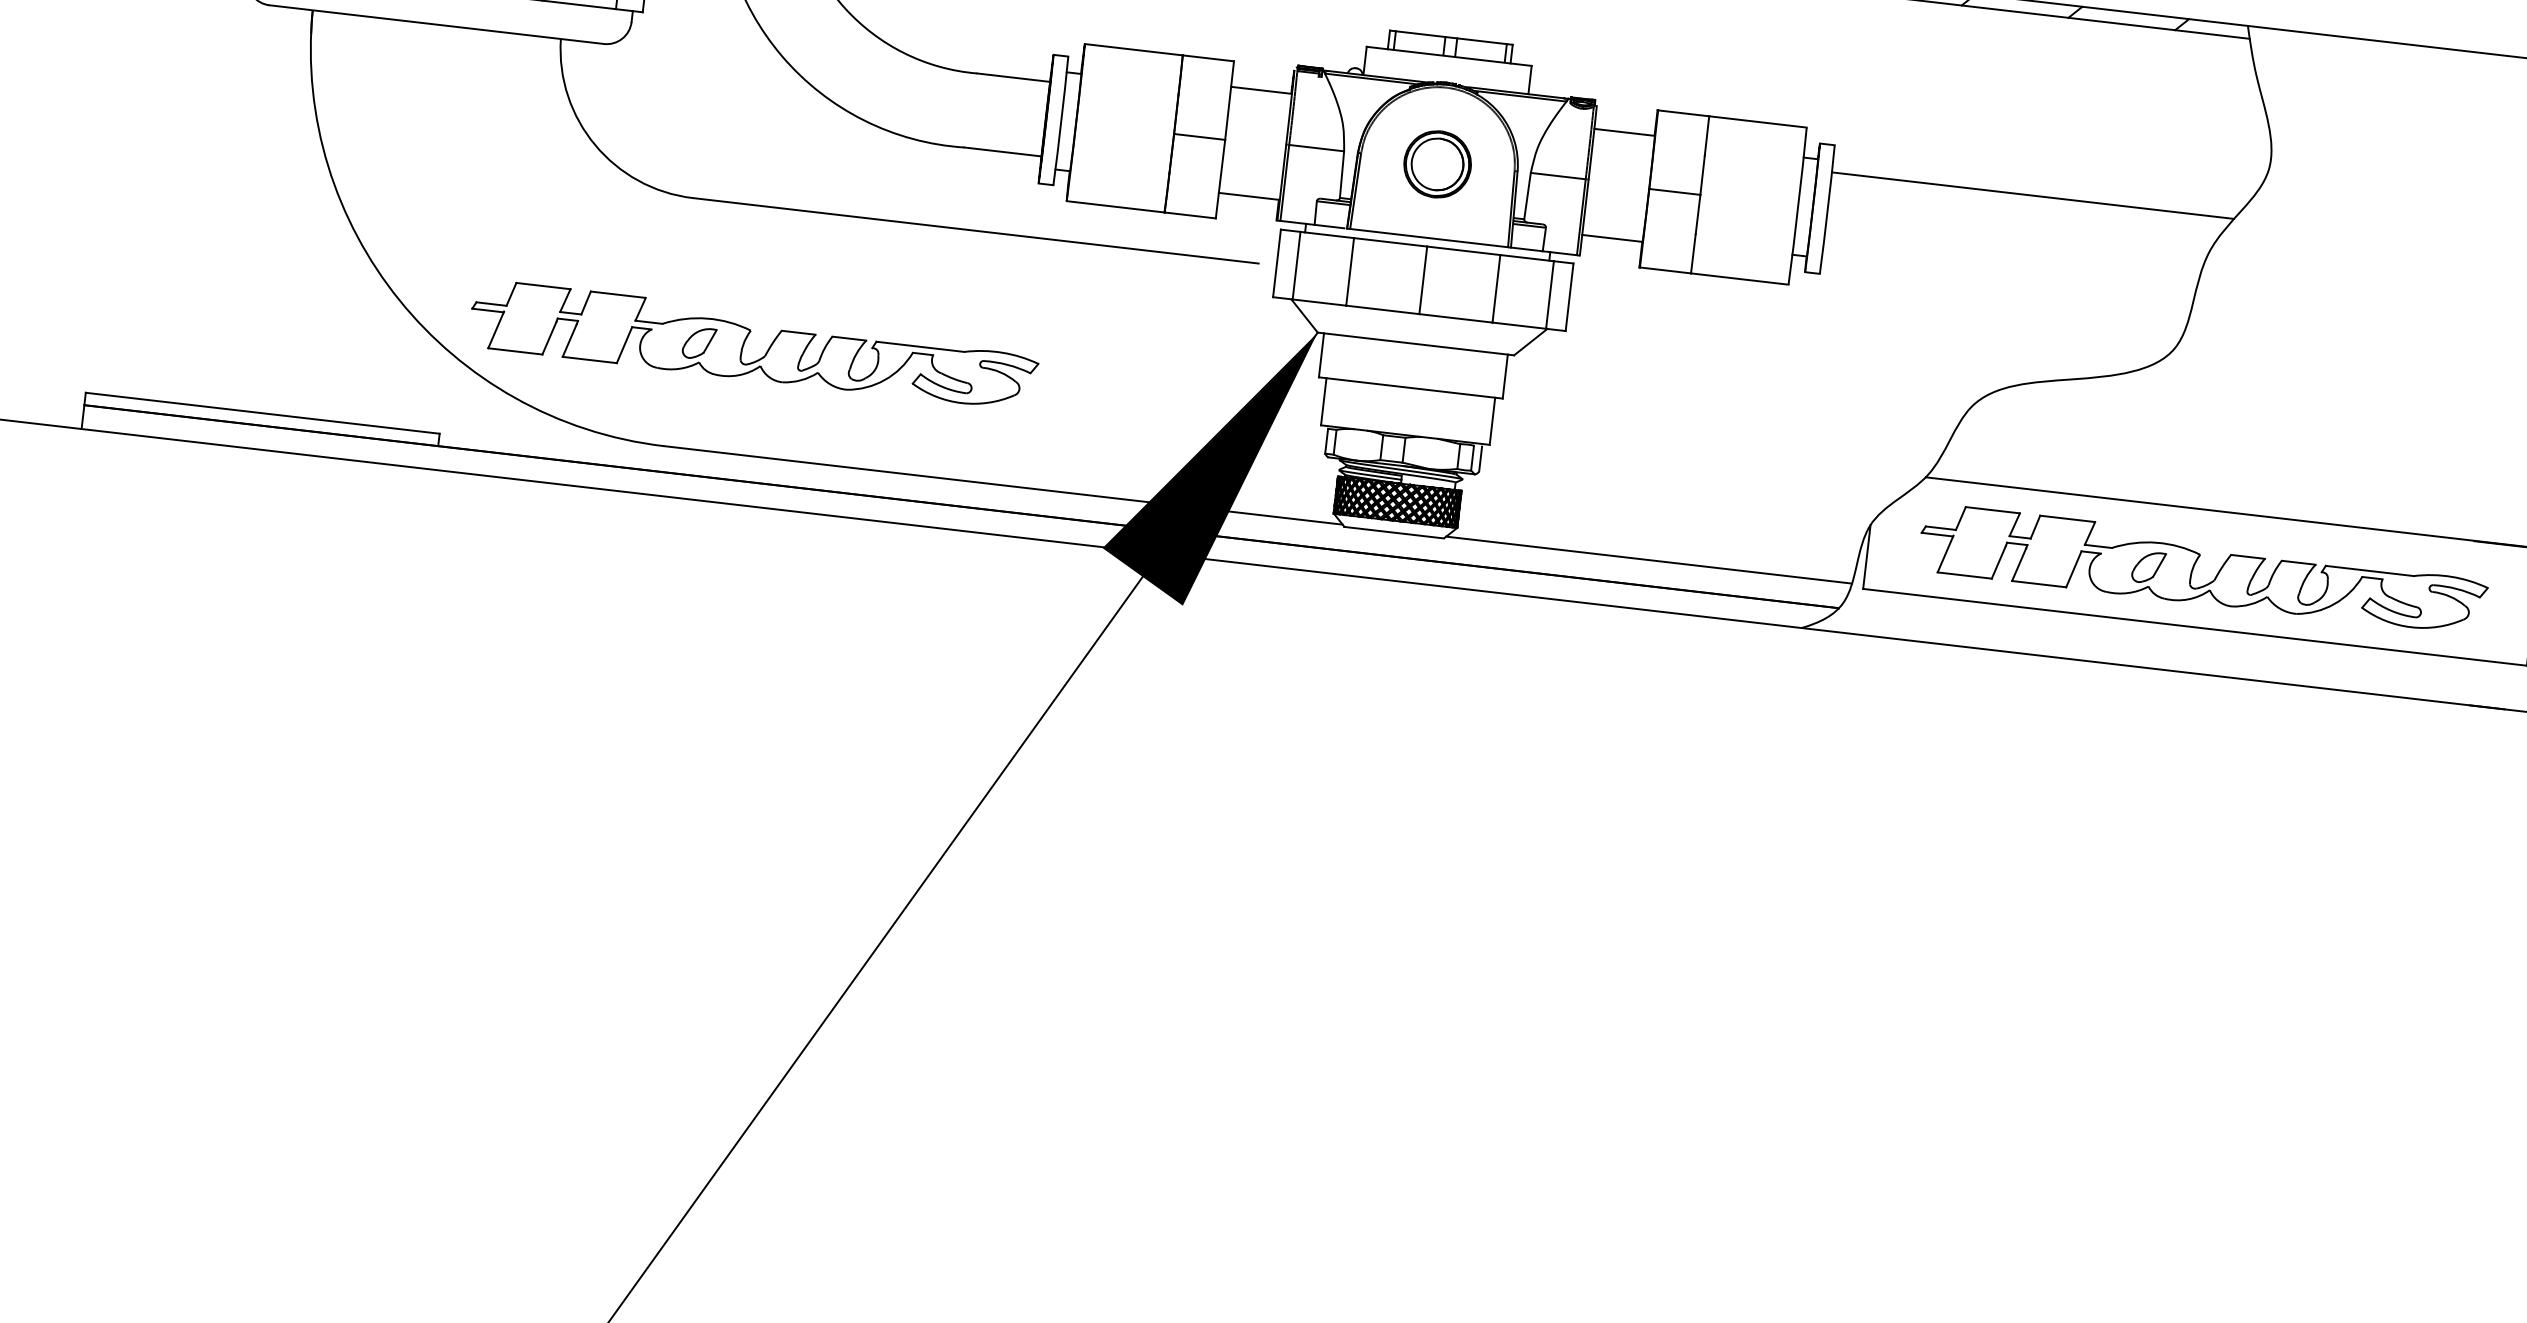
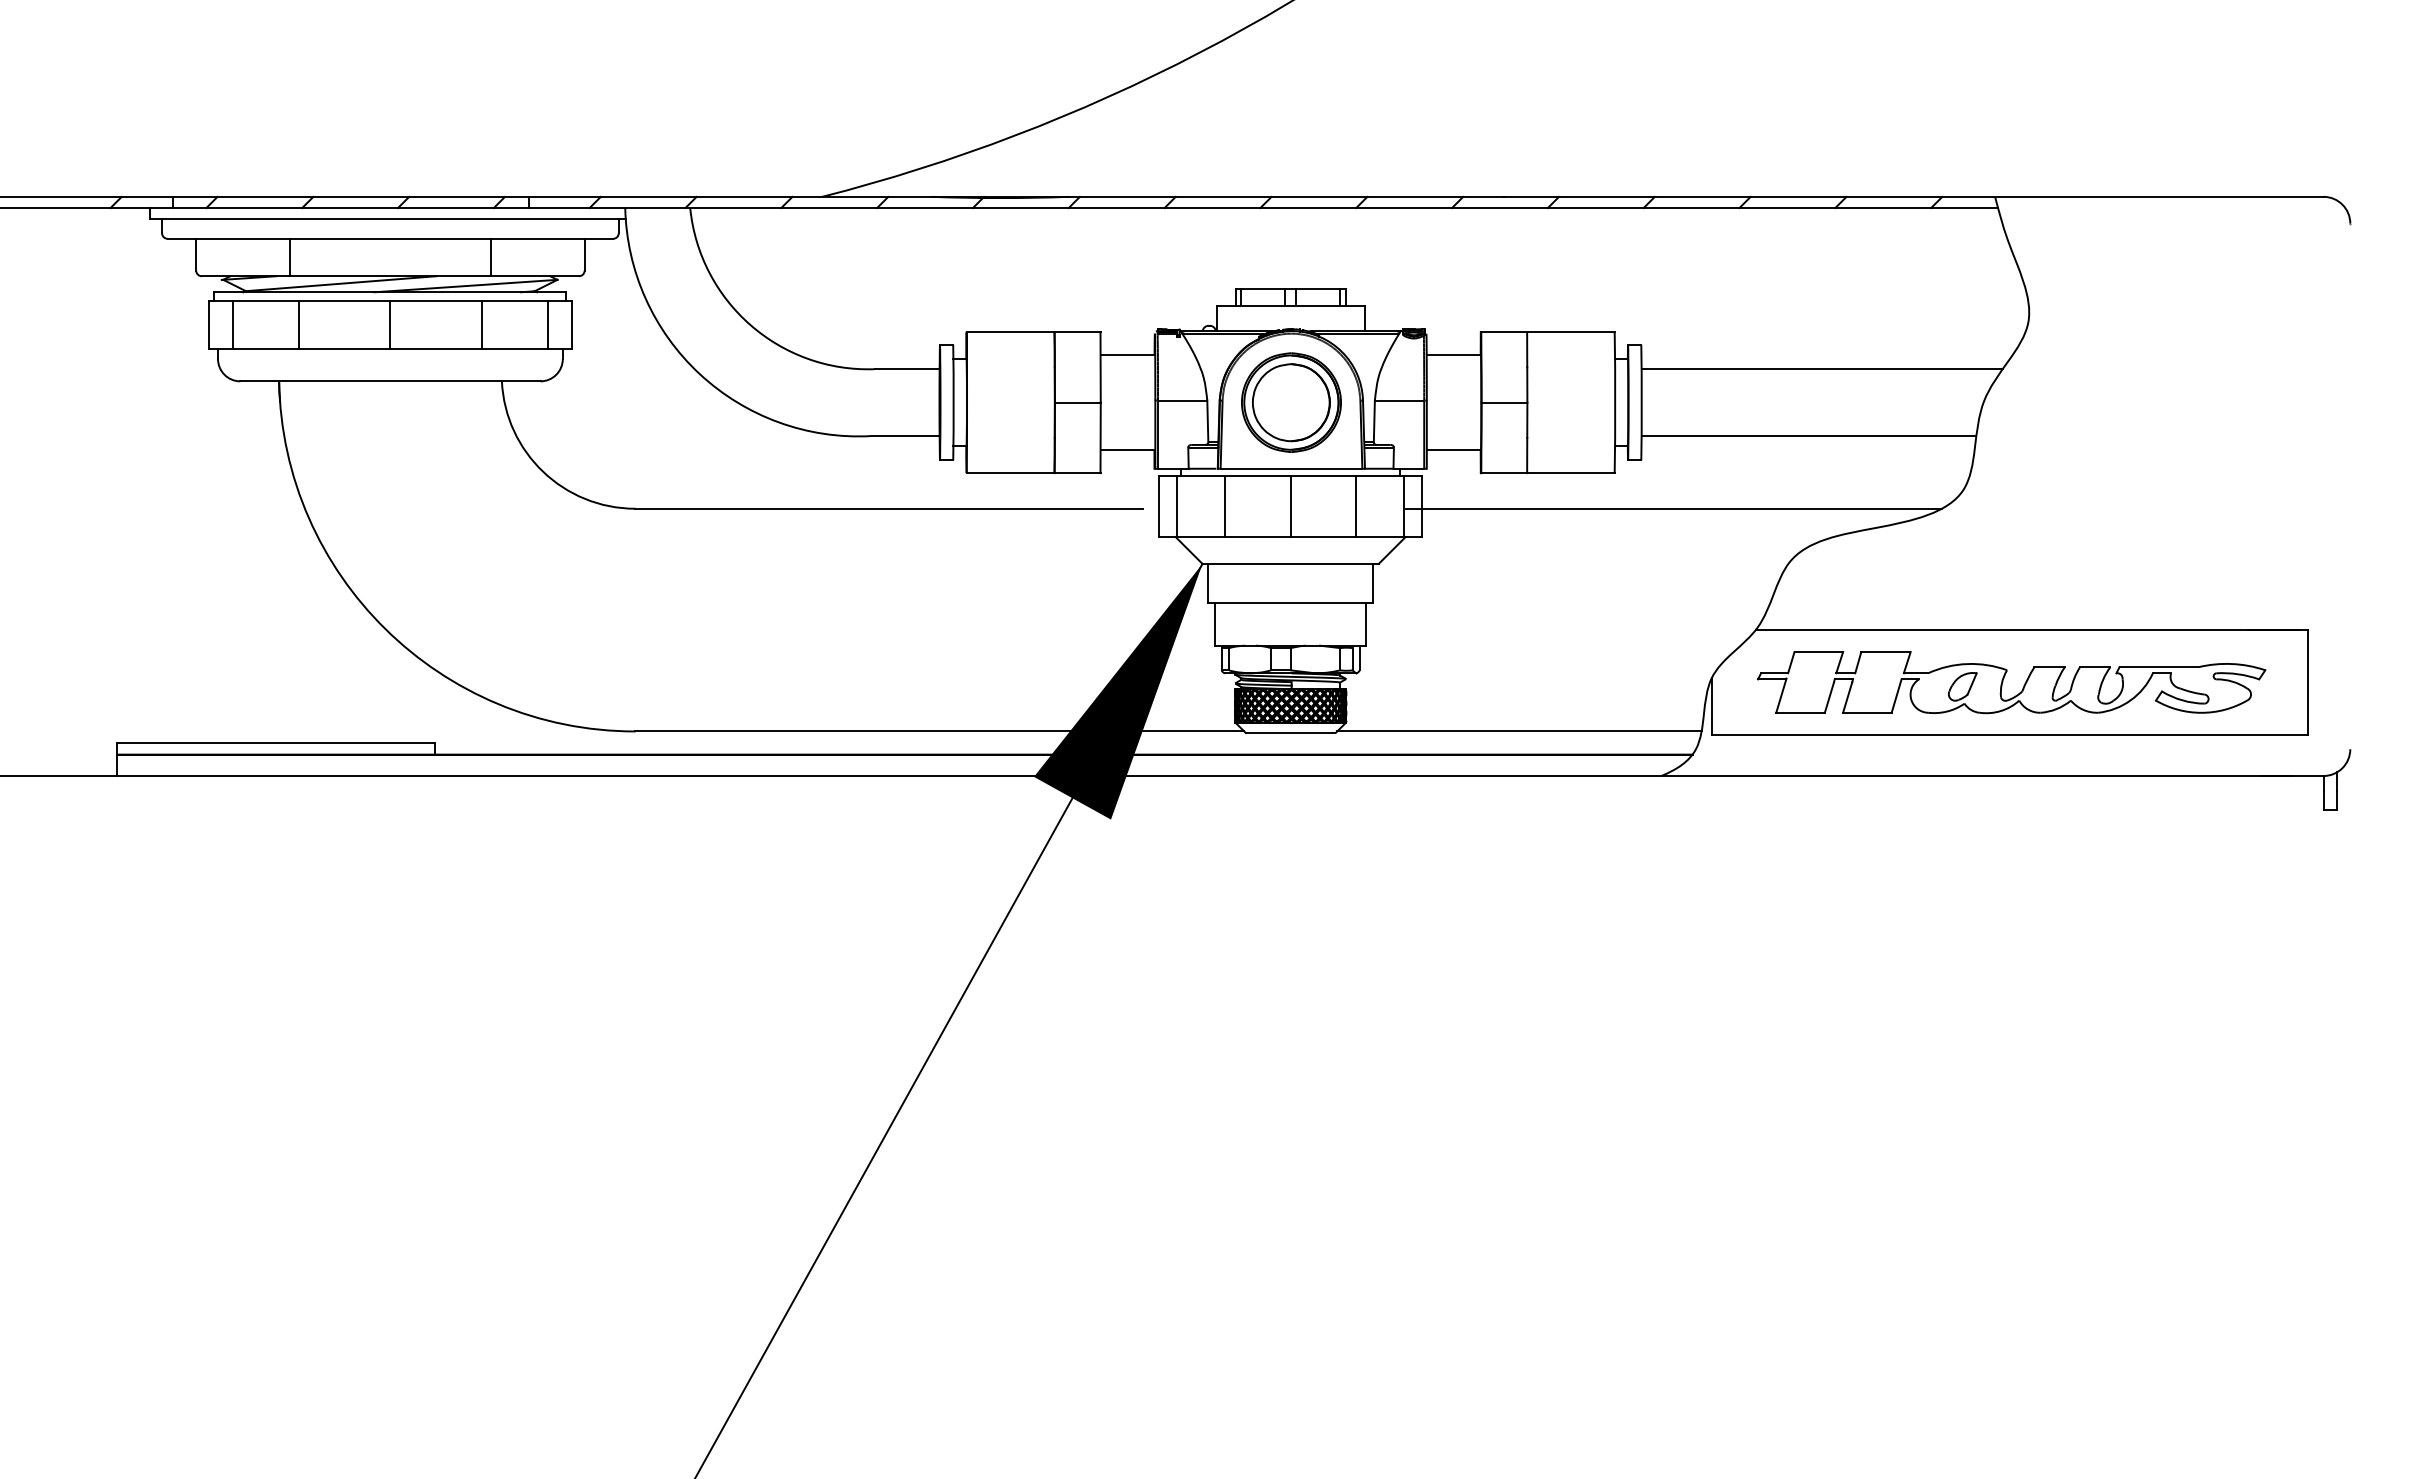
part: (1437, 164) -> (1291, 402), size x1.67
line: (2009, 268) -> (1808, 436), added
line: (1849, 331) -> (1673, 508), added
part: (745, 343) -> (696, 632), removed

